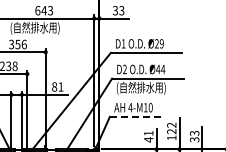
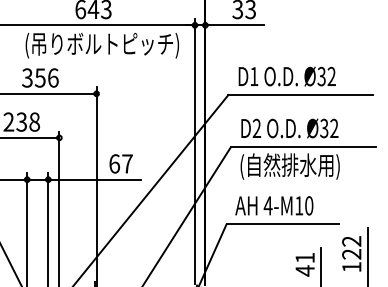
text: (50, 27) -> (106, 43), (自然排水用) -> (吊りボルトピッチ)
text: (159, 43) -> (326, 75), Ø29 -> Ø32
text: (160, 69) -> (328, 128), Ø44 -> Ø32
text: (57, 86) -> (120, 162), 81 -> 67
line: (137, 116) -> (282, 223), dashed -> solid

